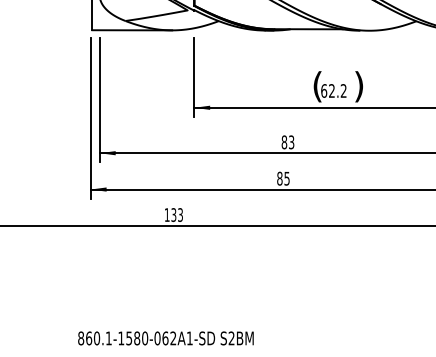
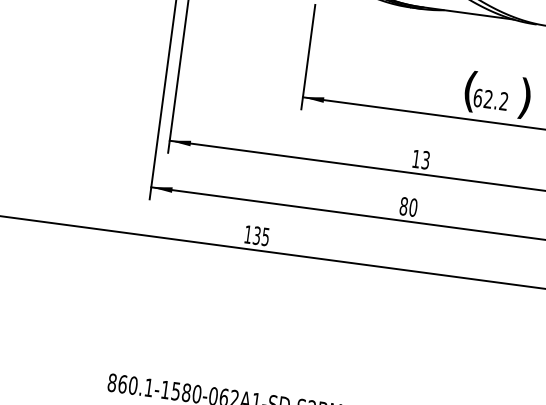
text: (284, 142) -> (416, 159), 83 -> 13
text: (286, 178) -> (412, 207), 85 -> 80
text: (180, 214) -> (265, 236), 133 -> 135

